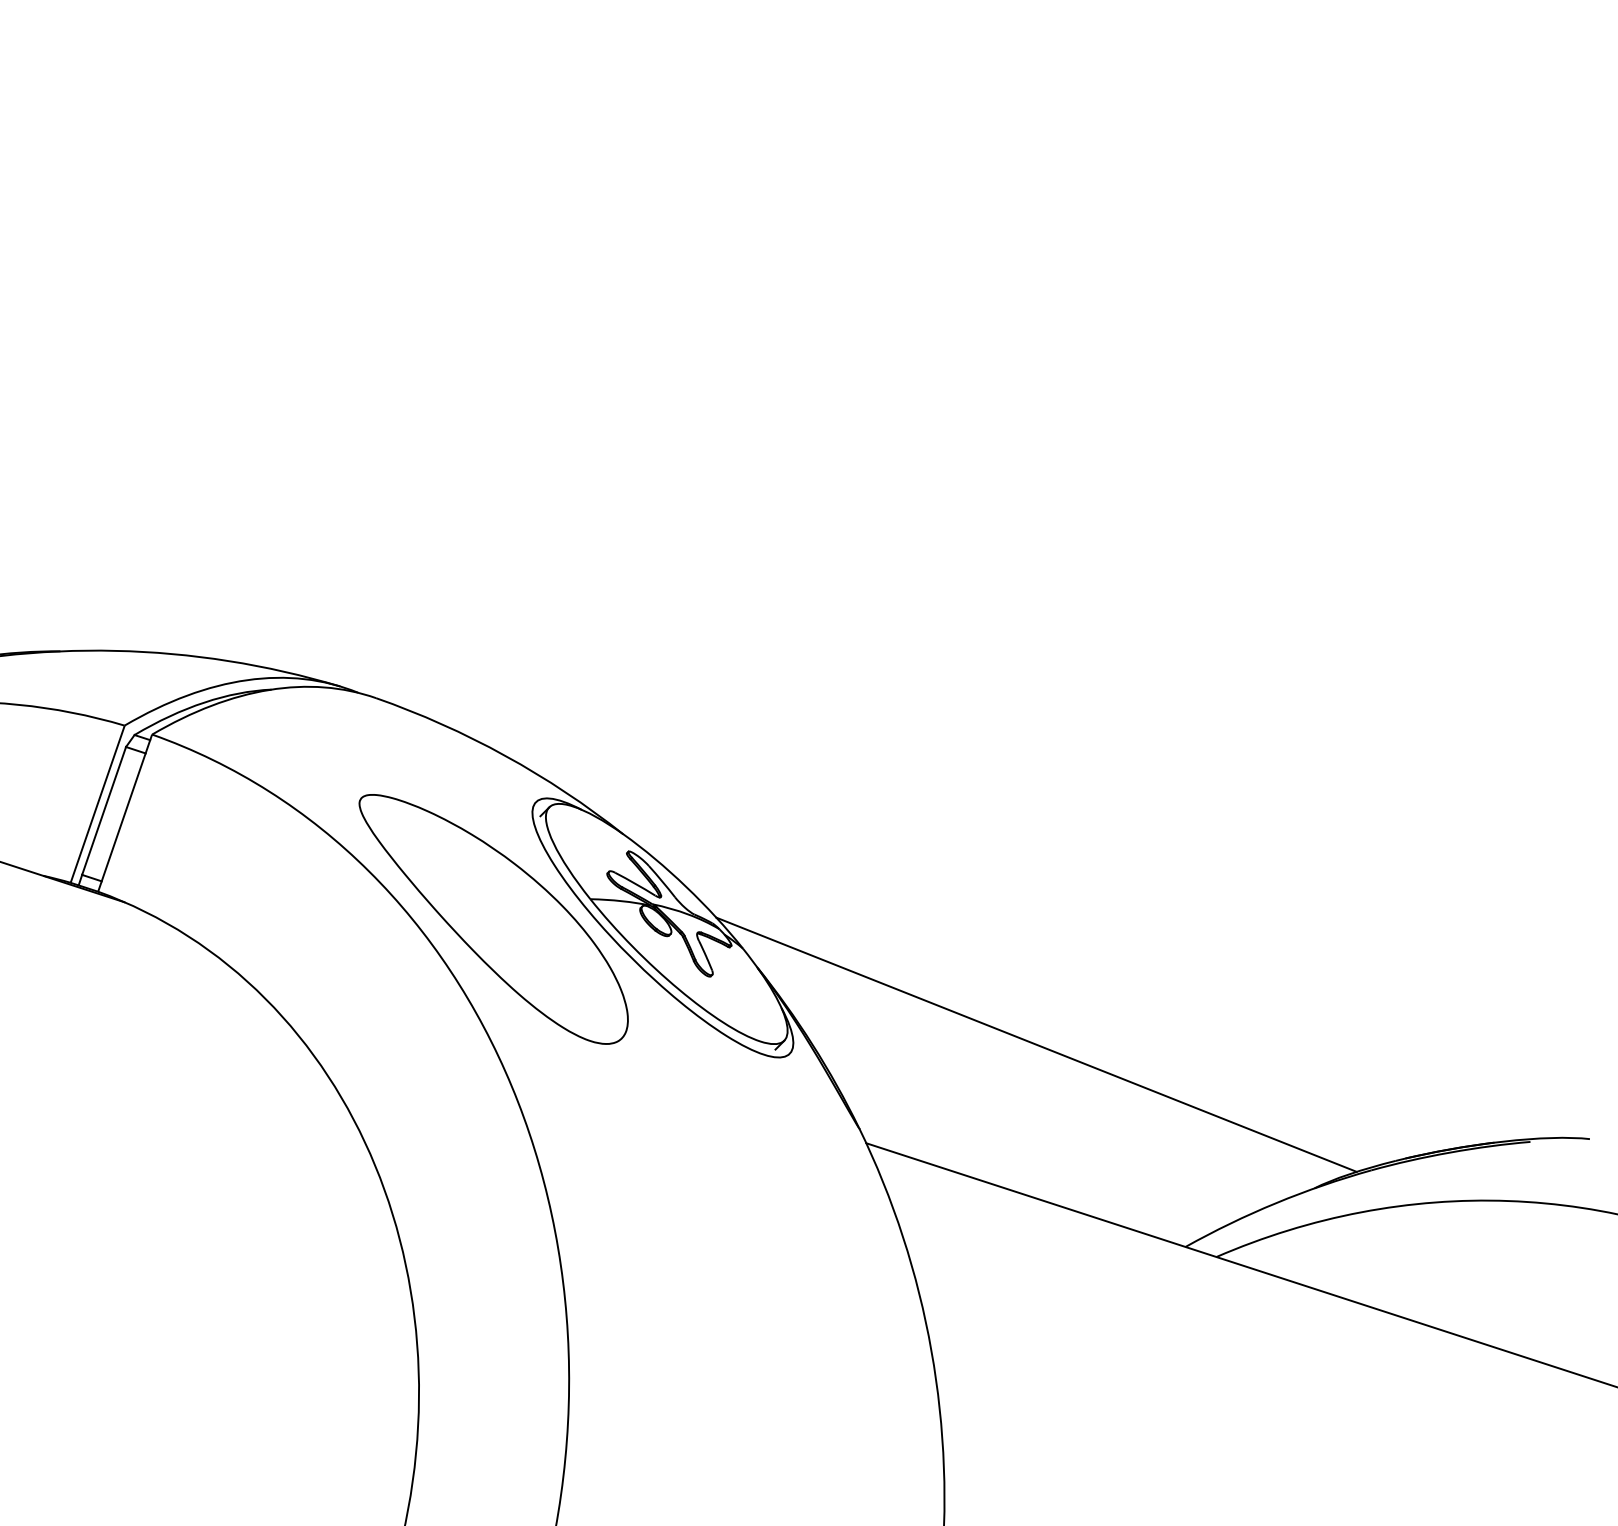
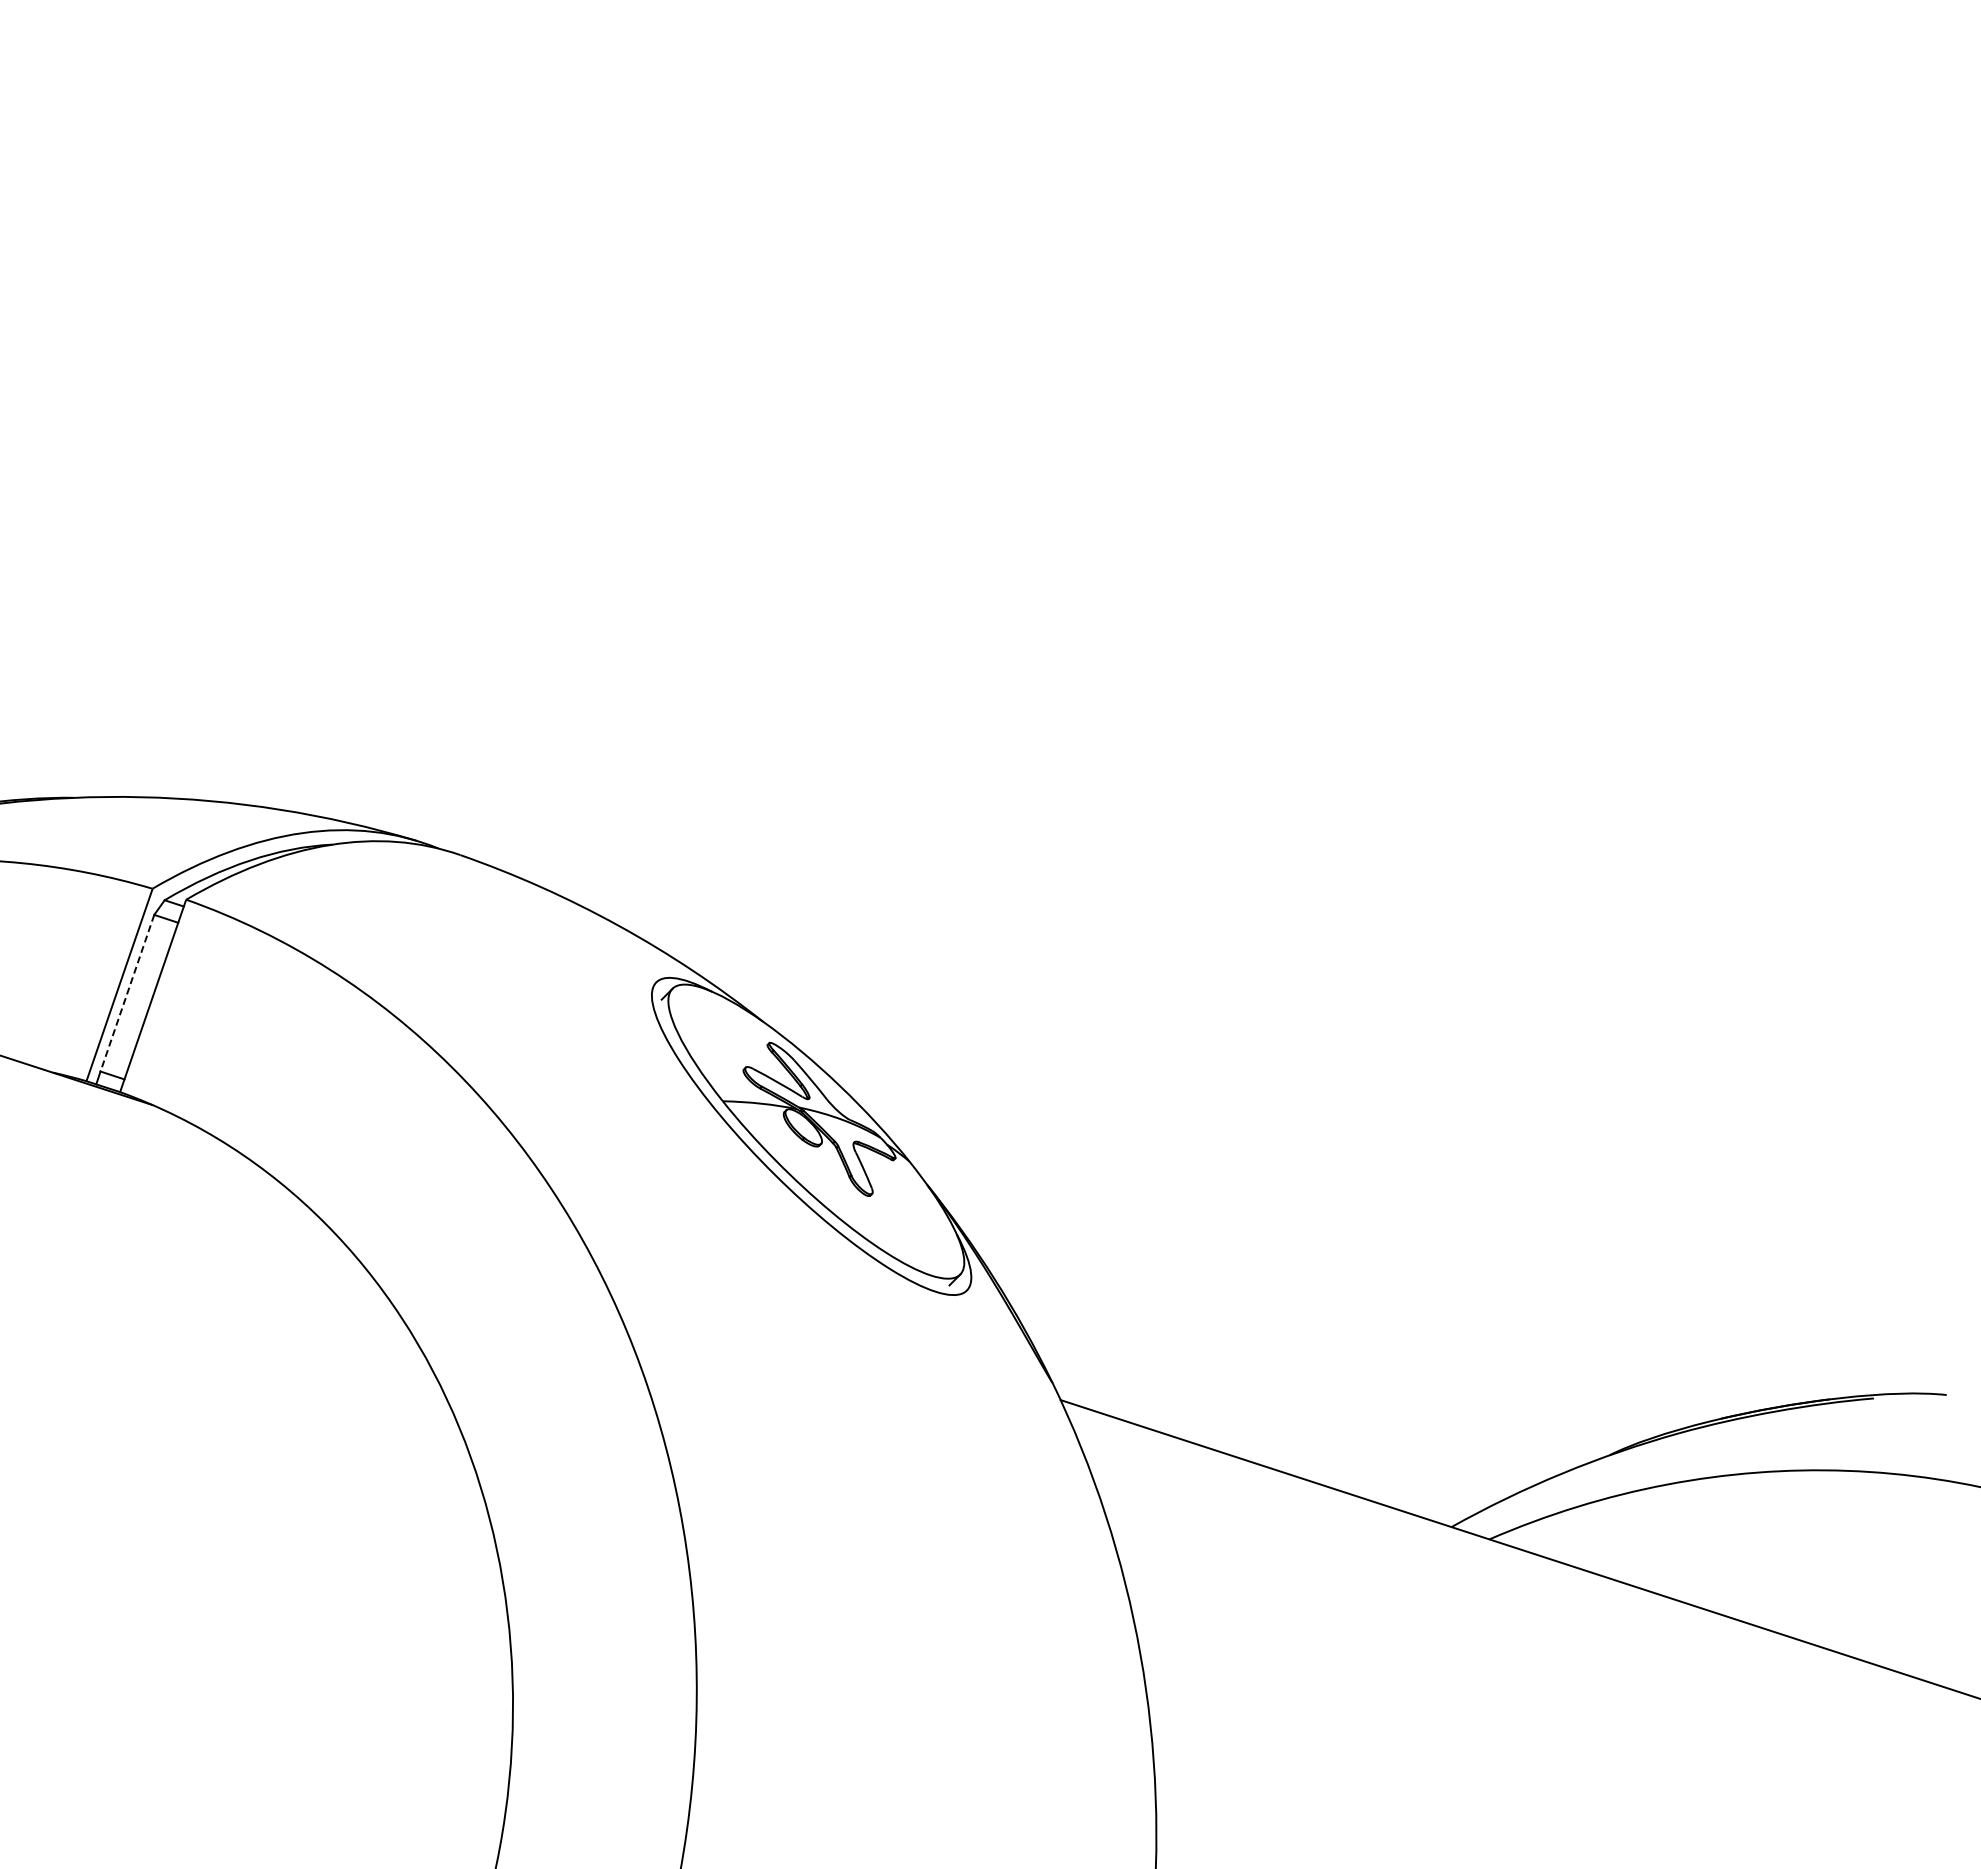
line: (104, 811) -> (127, 993), solid -> dashed
part: (493, 918) -> (604, 1125), removed
line: (1036, 1044) -> (1269, 1279), removed

